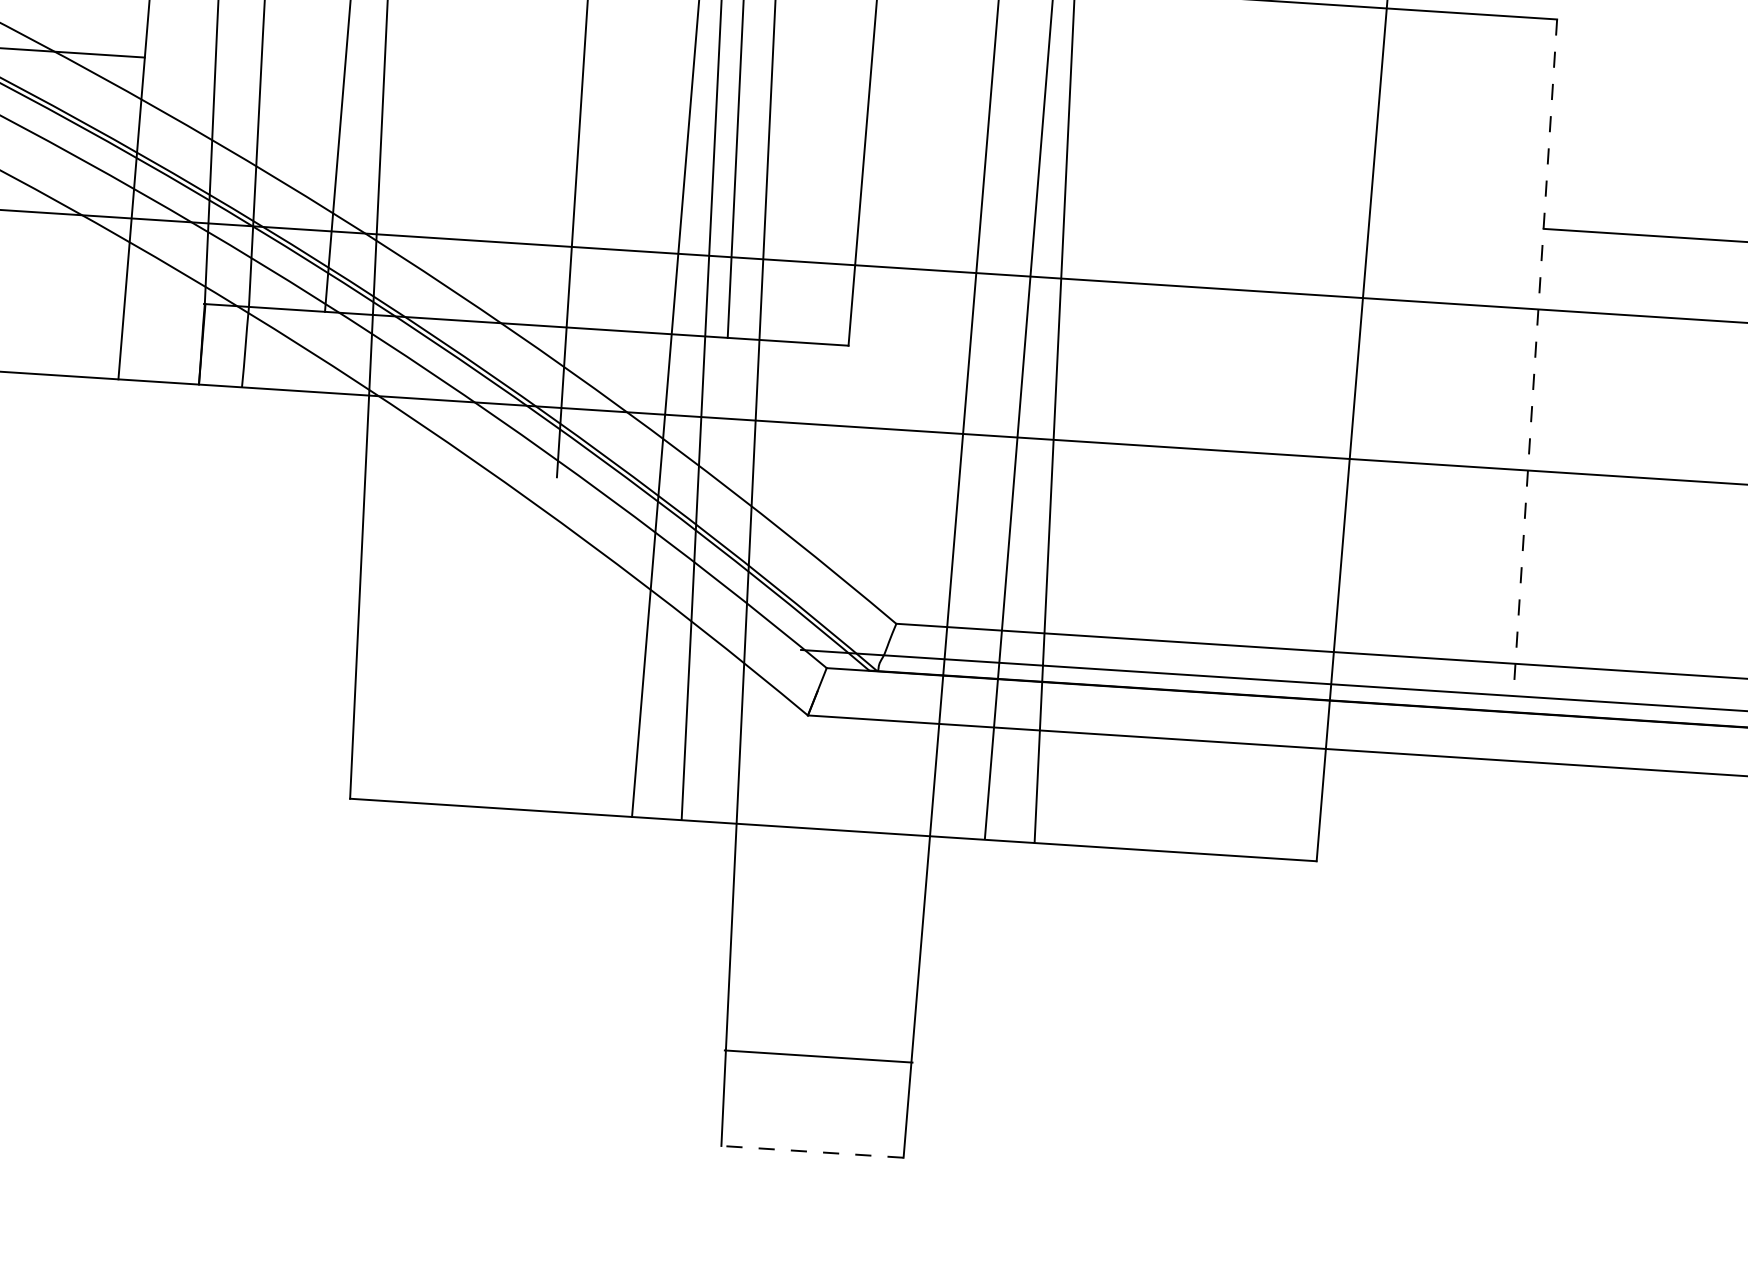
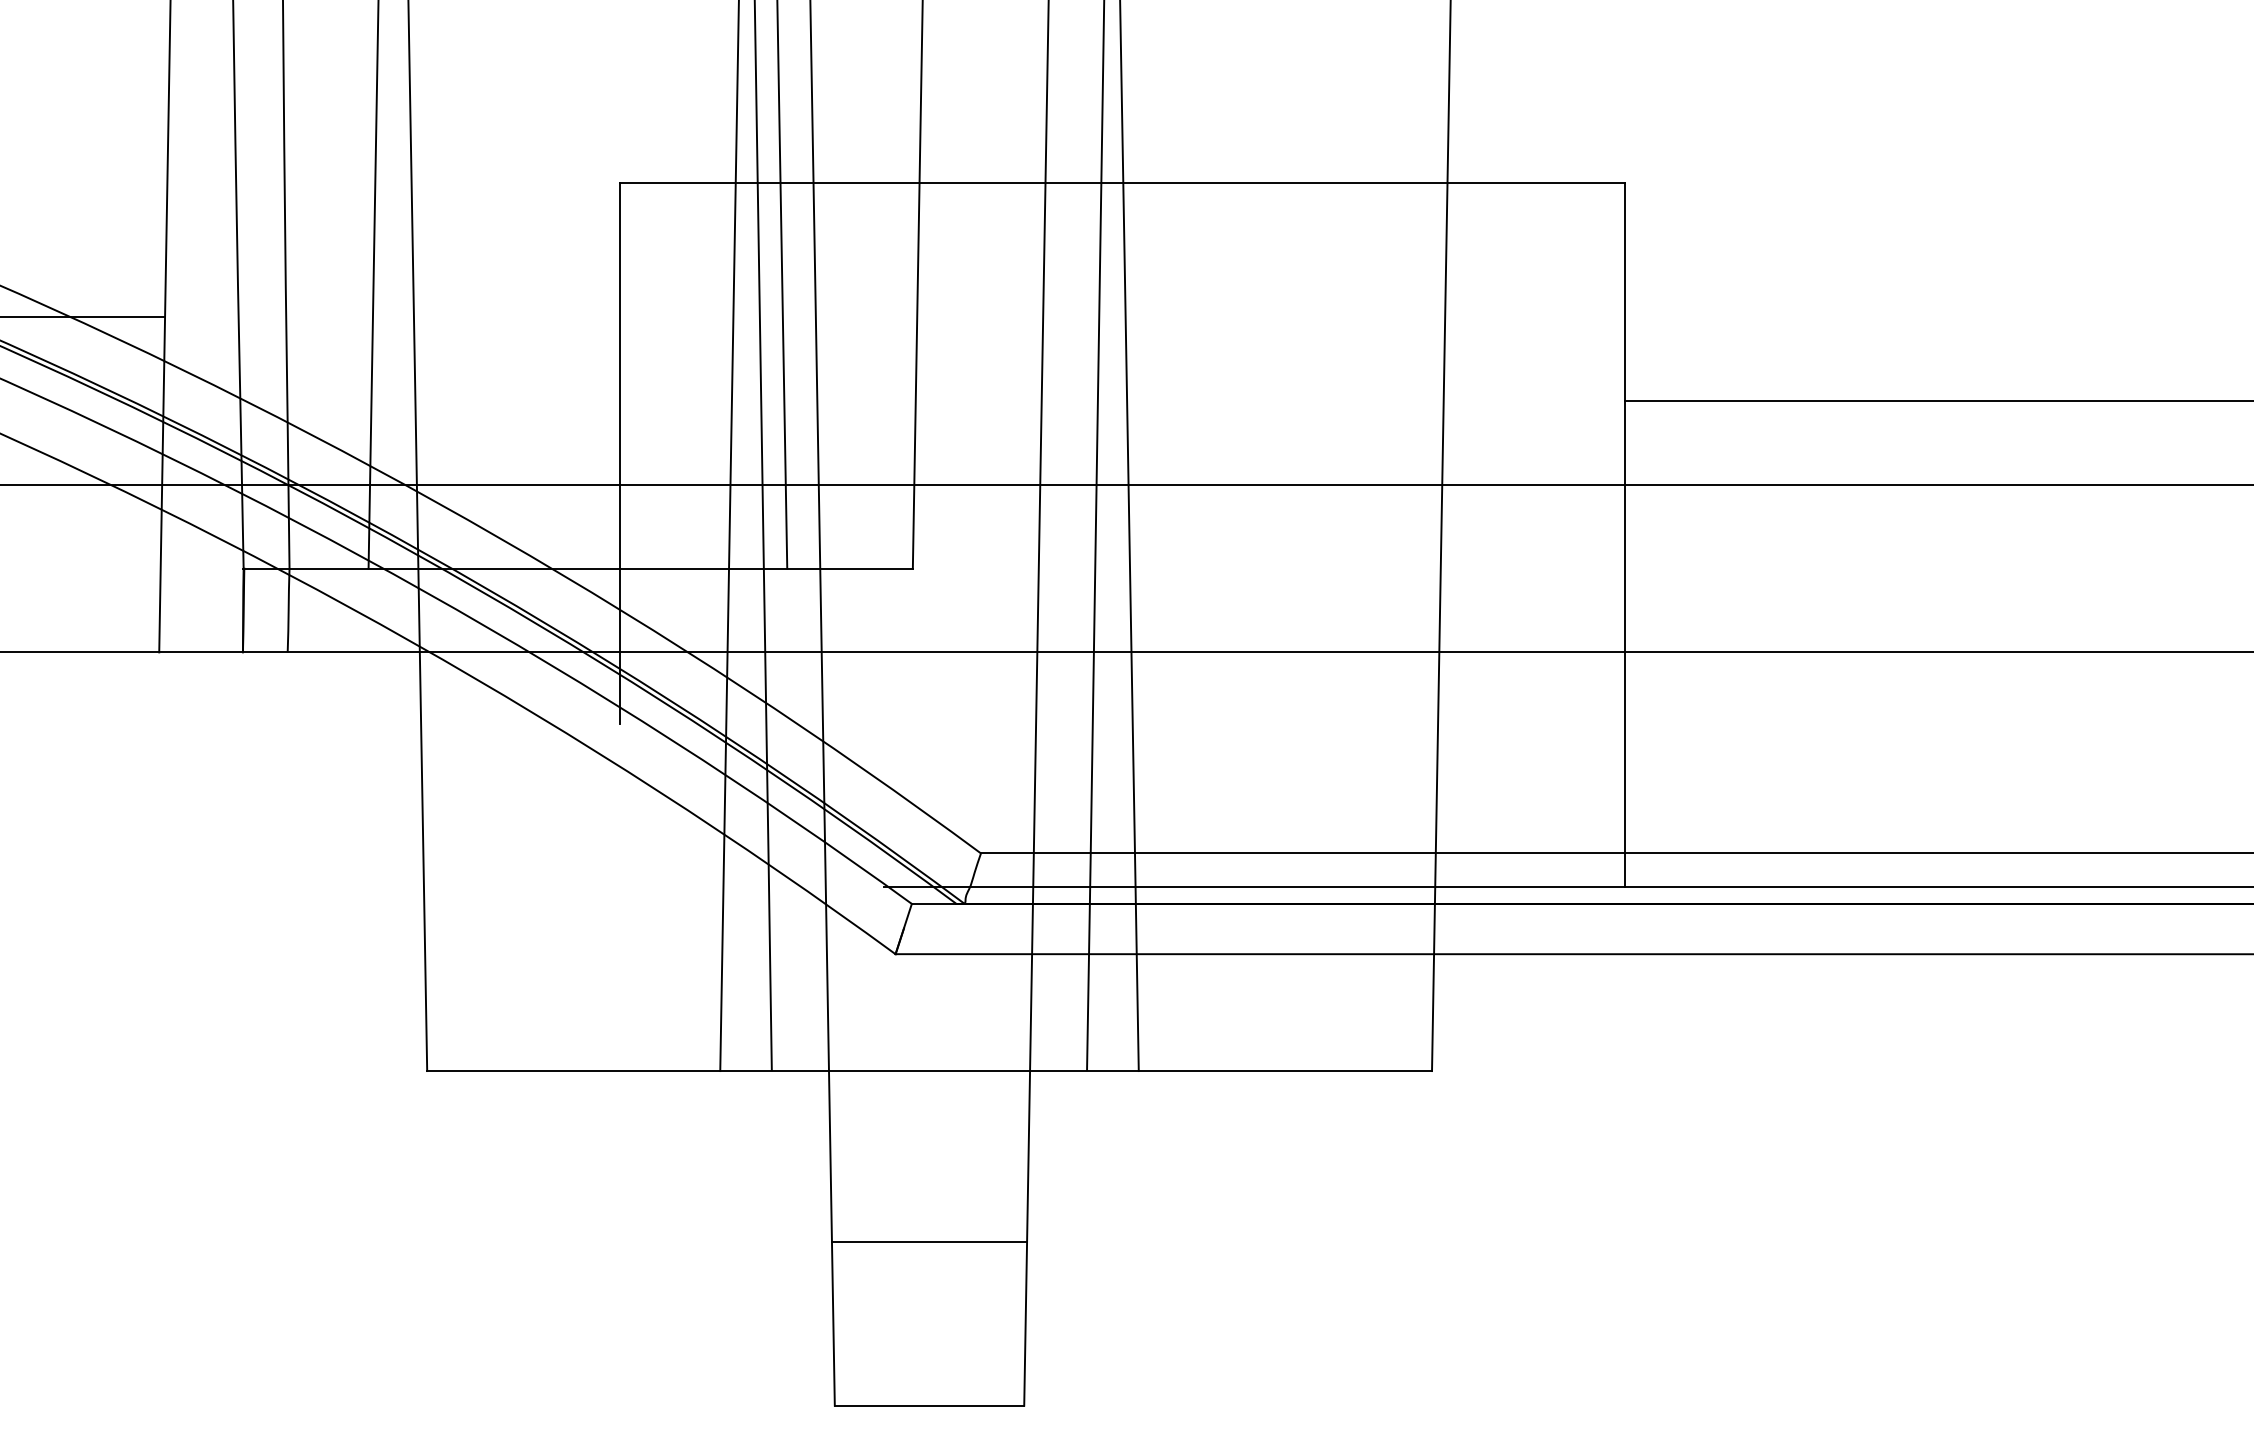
line: (1535, 358) -> (1624, 535), dashed -> solid
line: (818, 1056) -> (929, 1241), moved
line: (812, 1151) -> (929, 1405), dashed -> solid

